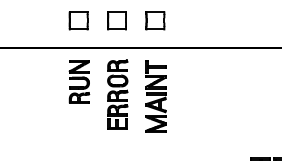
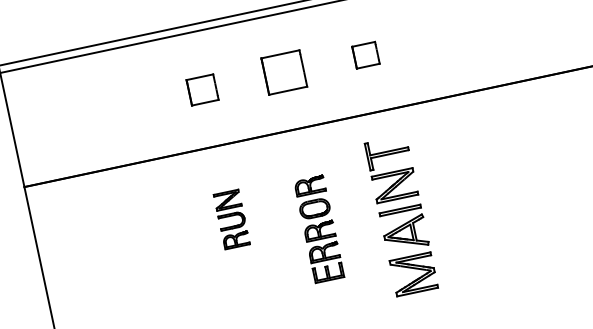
part: (78, 20) -> (202, 89), size x0.7
part: (155, 20) -> (365, 54), size x0.6
part: (79, 81) -> (231, 218), size x0.6
part: (117, 94) -> (318, 228), size x0.7

